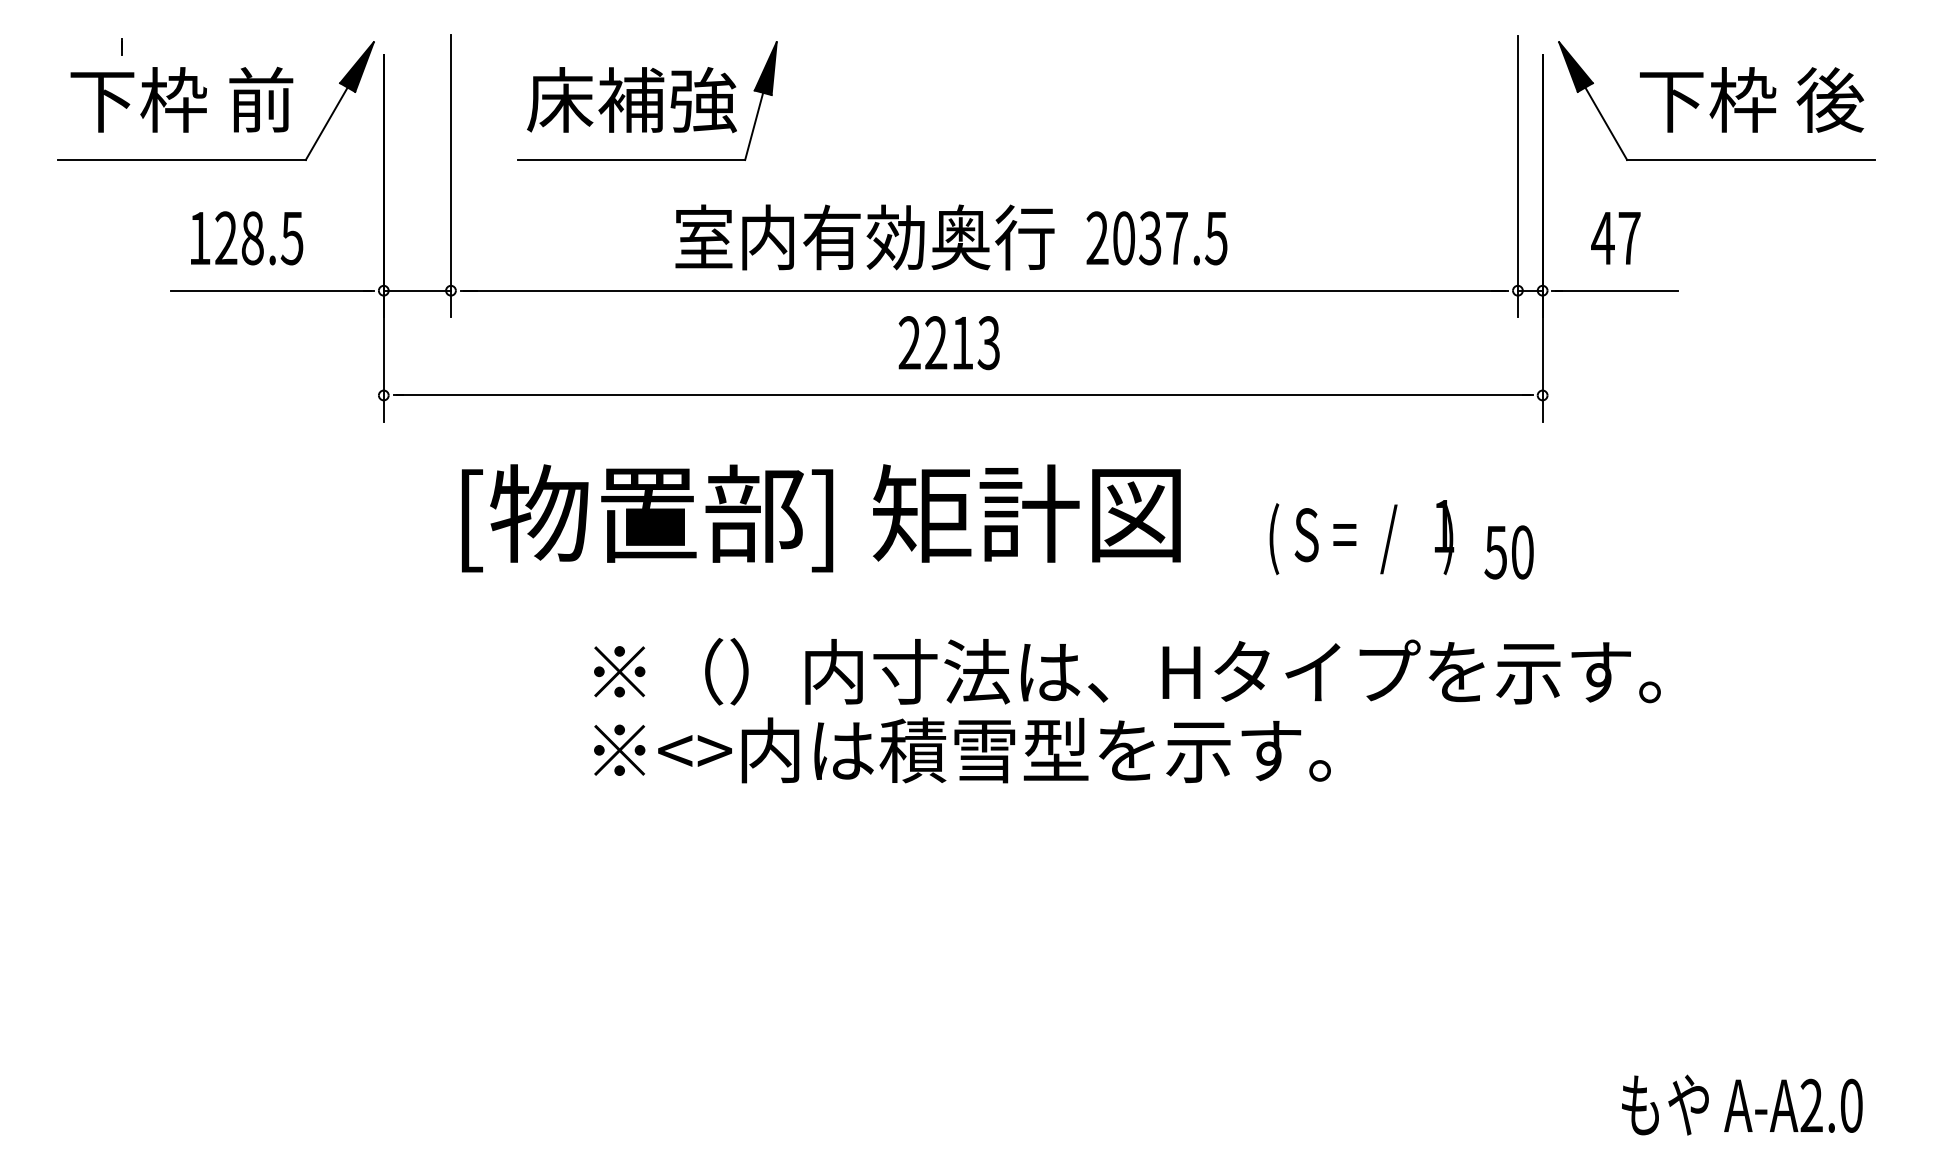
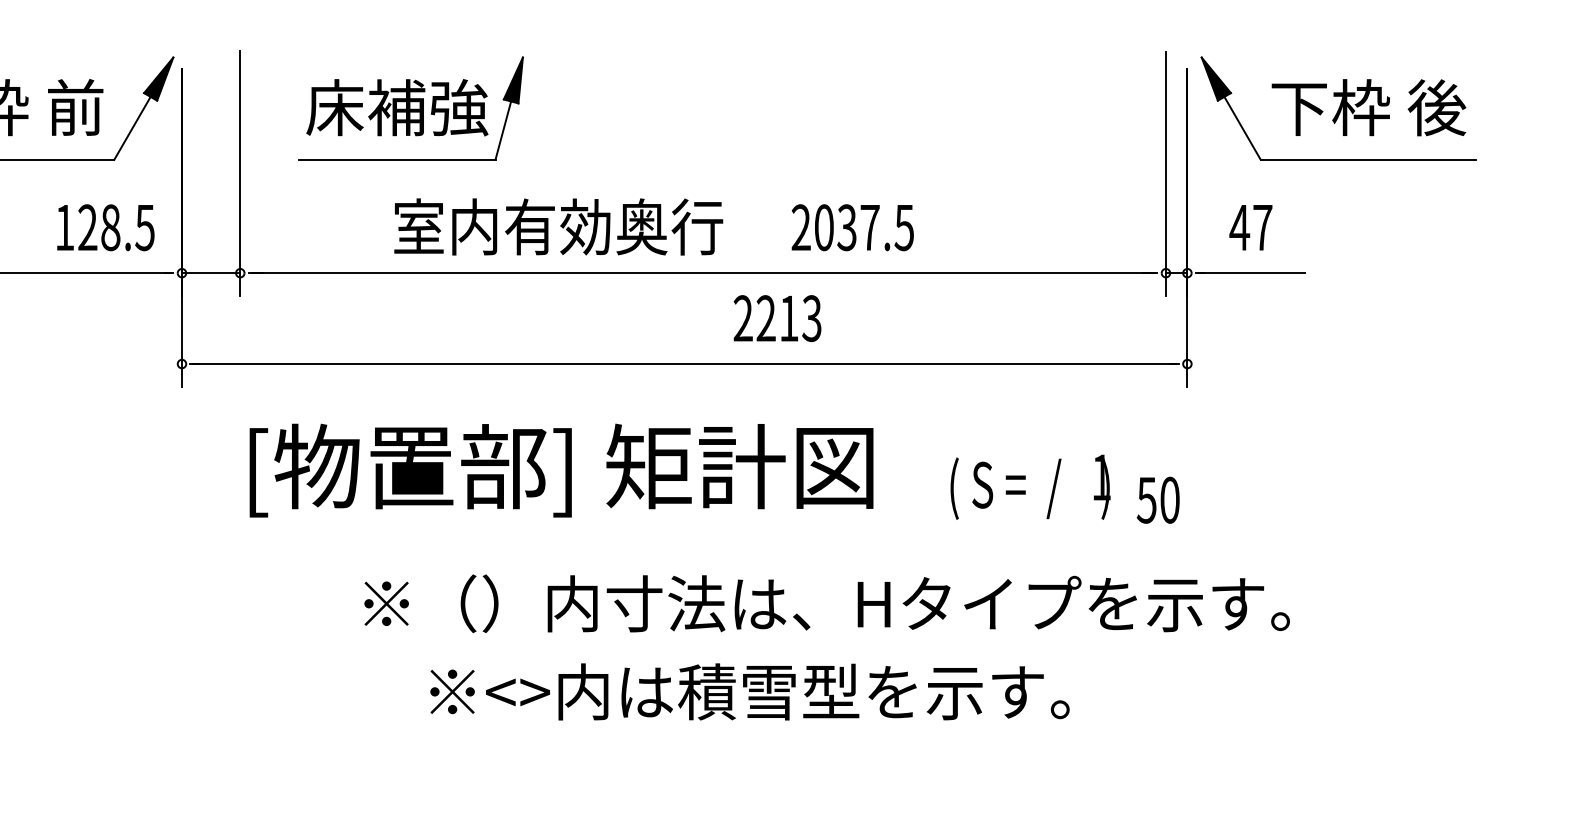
text: (864, 237) -> (558, 227), moved
text: (247, 238) -> (106, 227), moved
text: (948, 343) -> (776, 318), moved
text: (962, 750) -> (750, 692), moved

